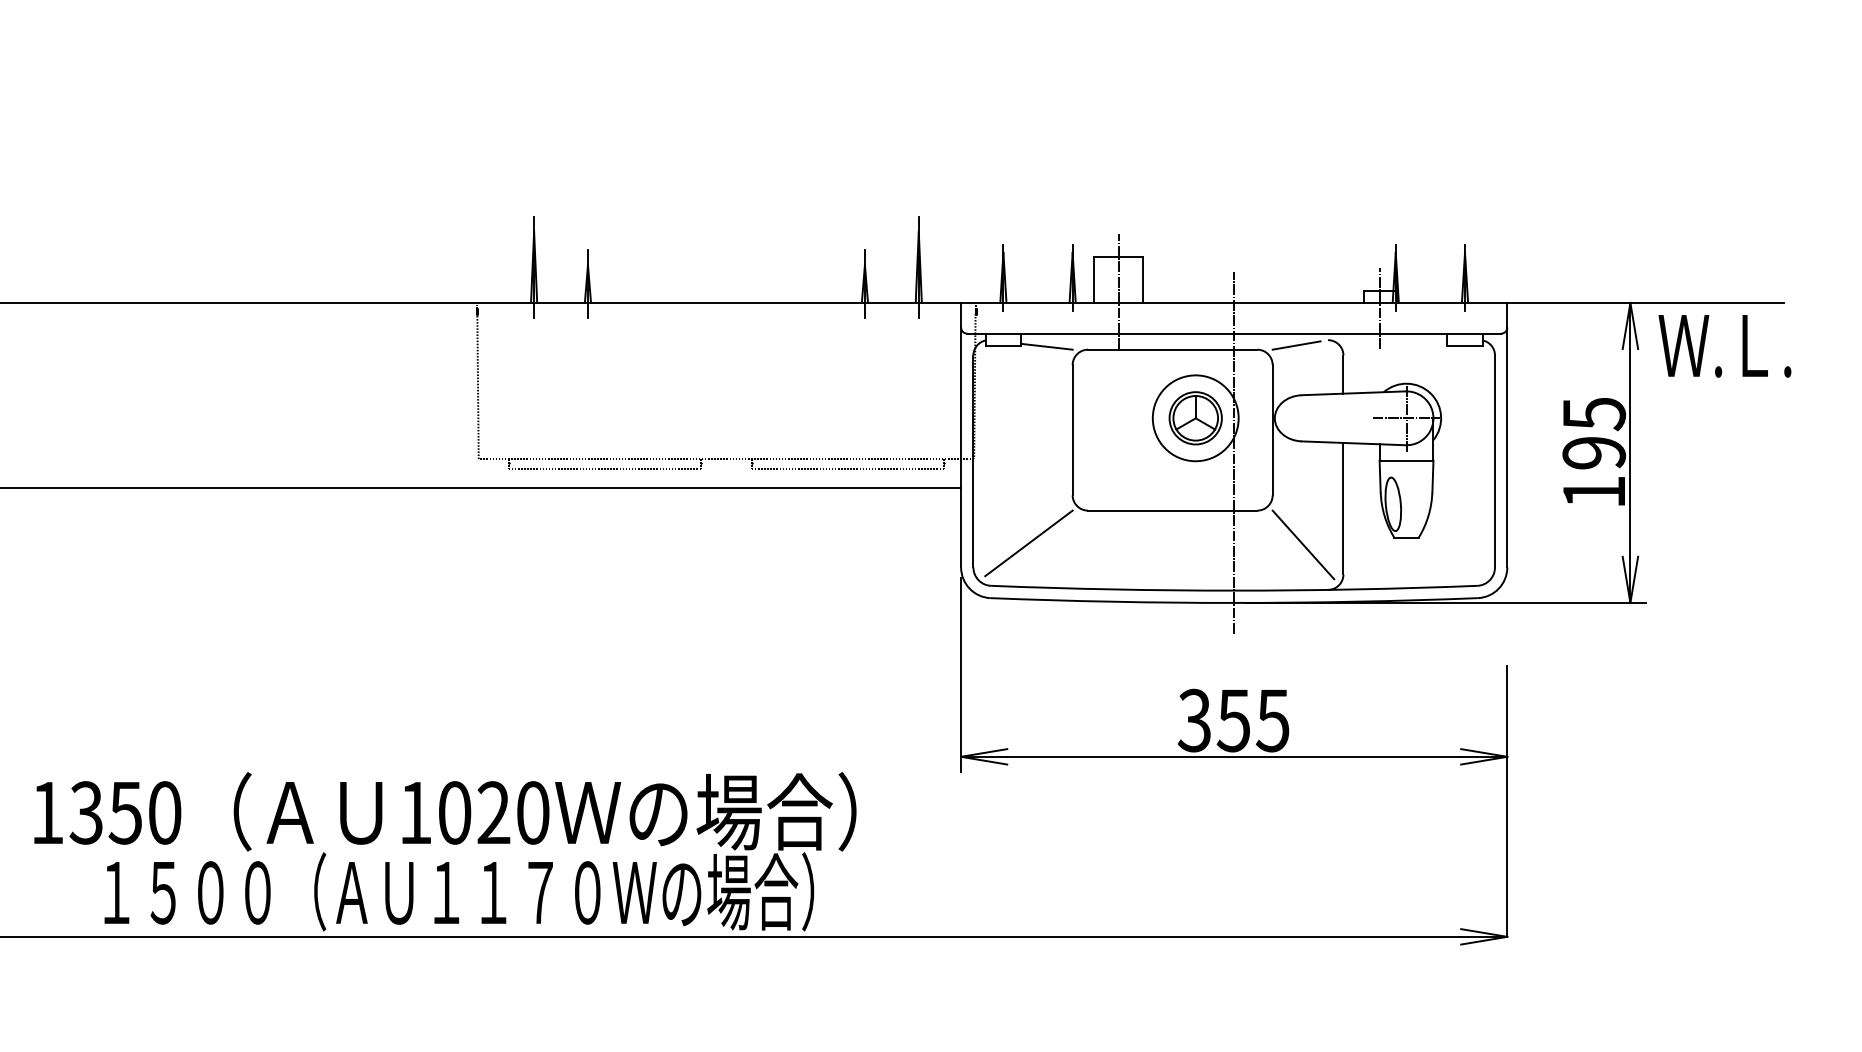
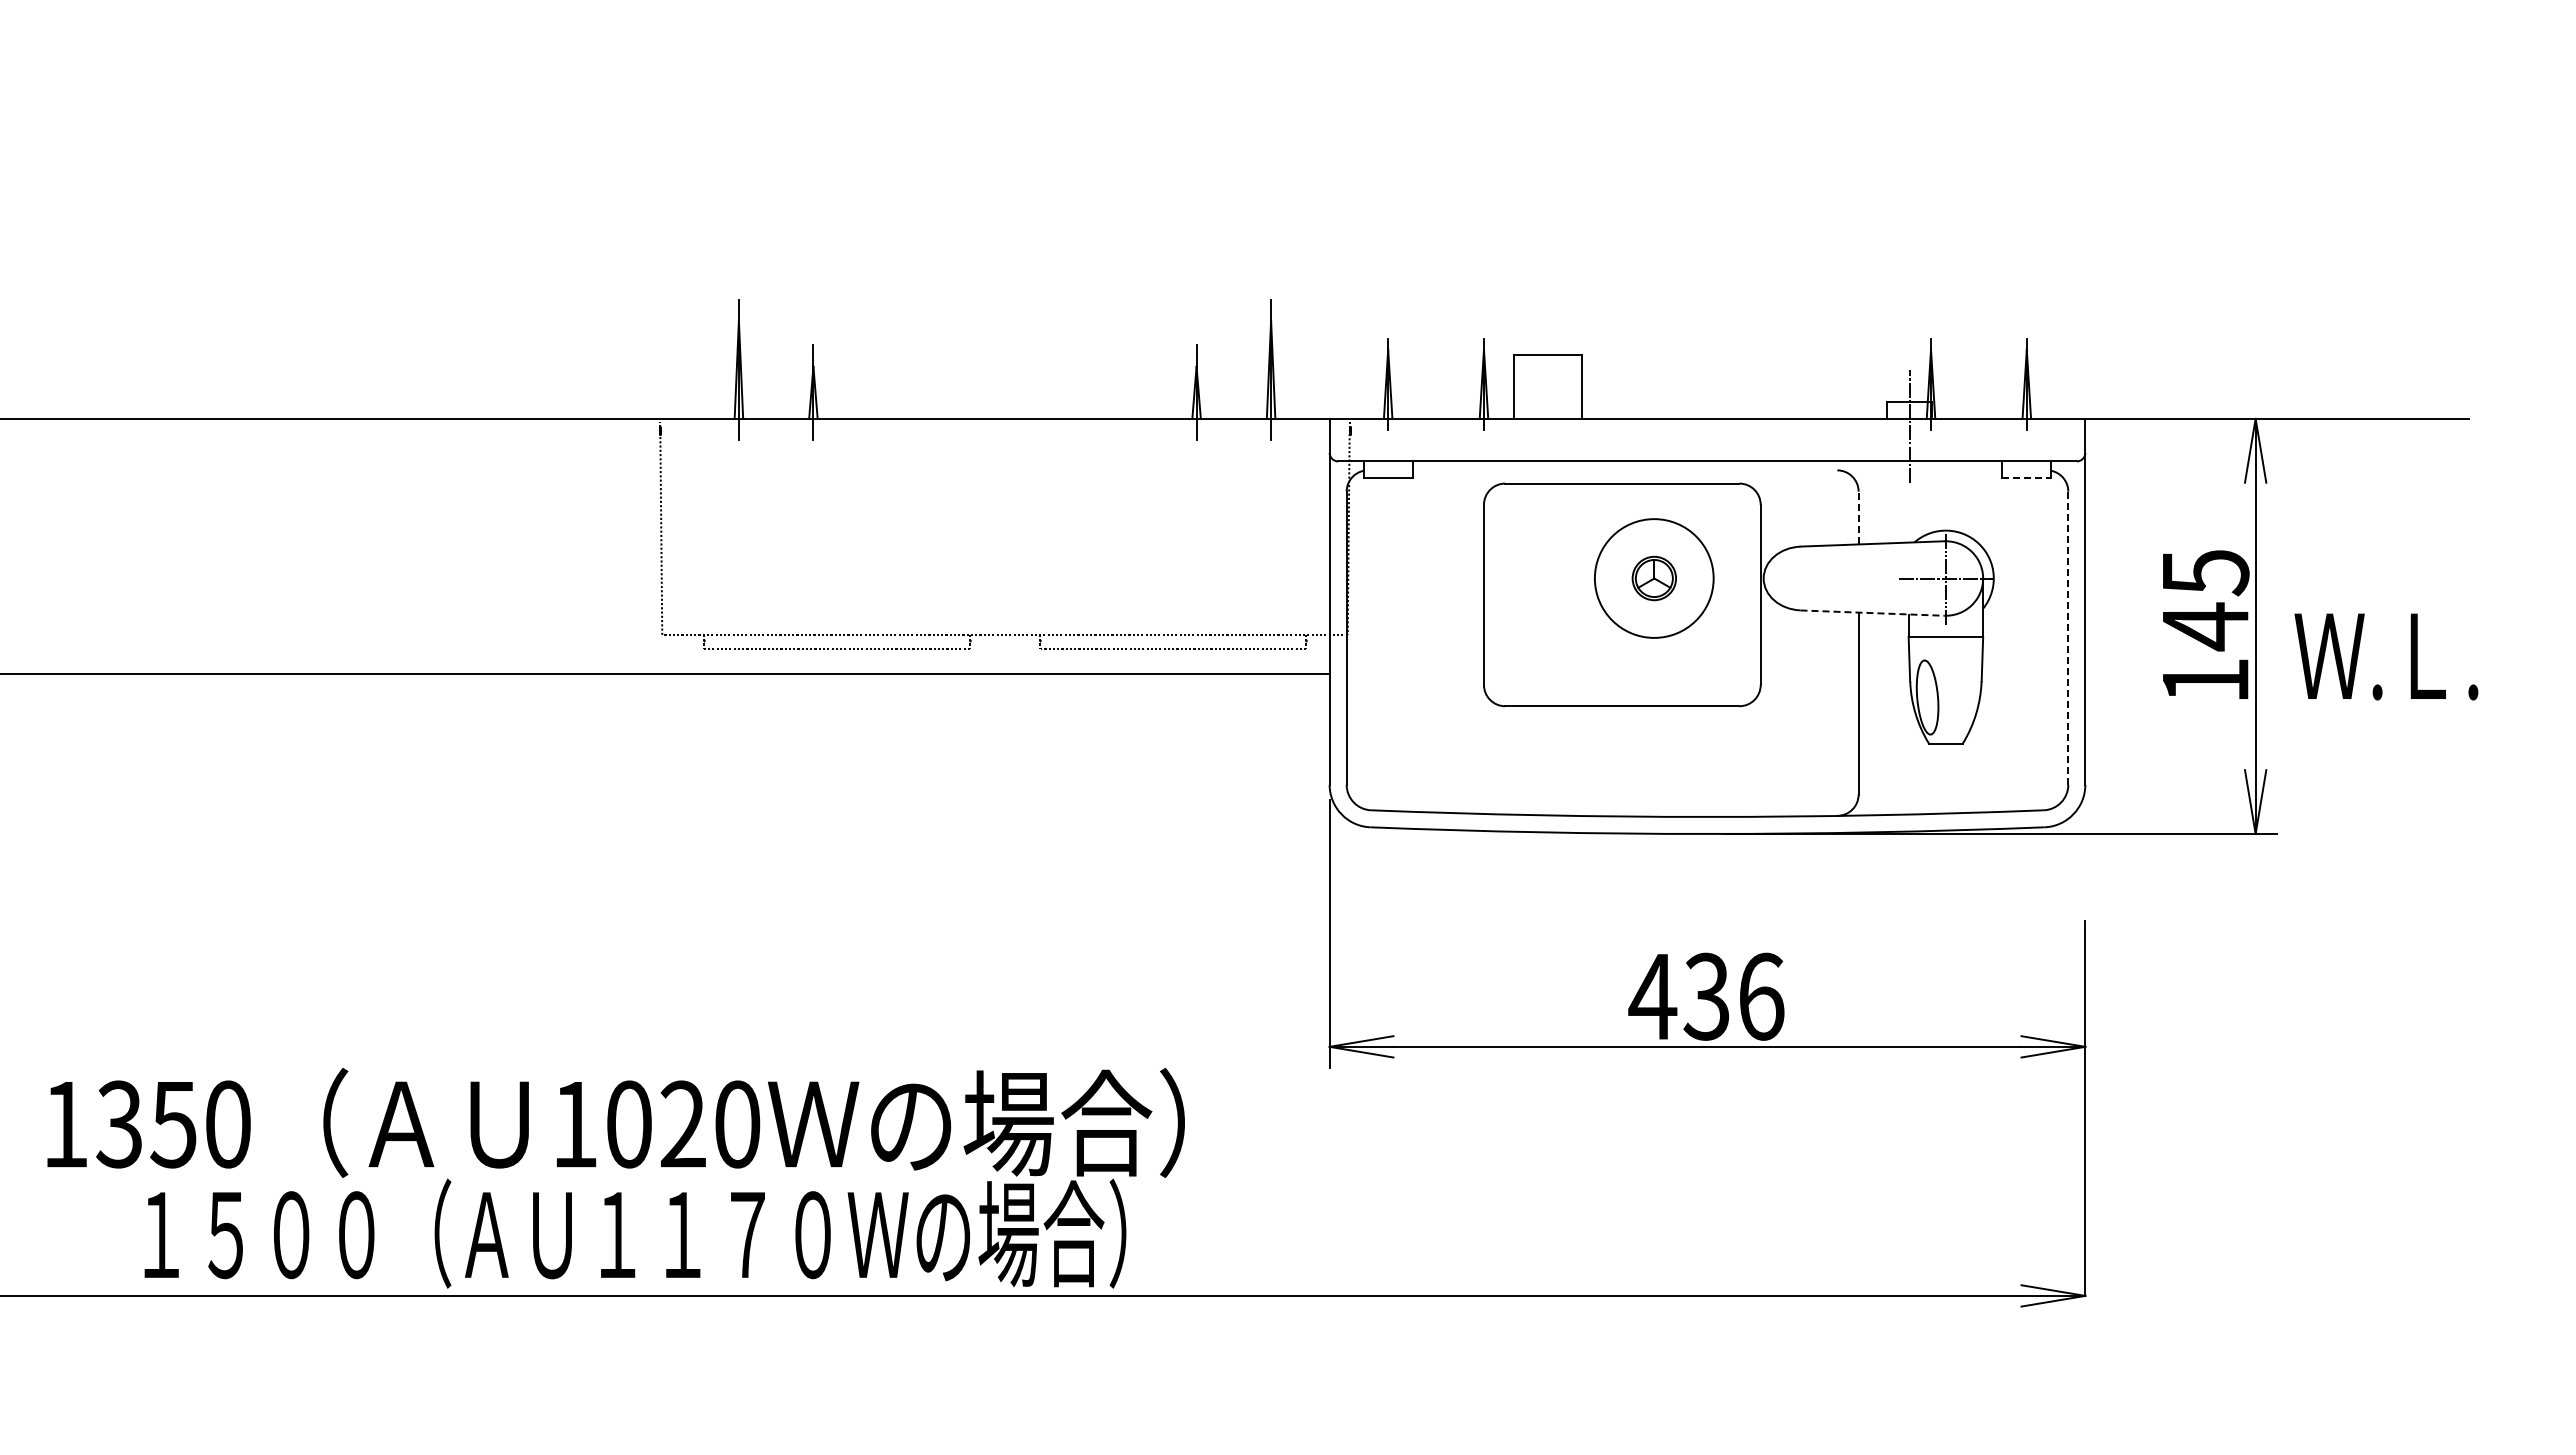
line: (1118, 291) -> (1547, 402), removed
line: (1296, 345) -> (1793, 477), removed
line: (1046, 346) -> (1447, 479), removed
line: (1465, 346) -> (2027, 478), solid -> dashed
text: (1724, 346) -> (2386, 656), moved
line: (1343, 374) -> (1858, 517), solid -> dashed
part: (1195, 418) -> (1654, 578), size x0.6
line: (1354, 443) -> (1873, 613), solid -> dashed
line: (1234, 452) -> (1707, 626), removed
text: (1594, 452) -> (2205, 626), 195 -> 145
line: (1495, 461) -> (2068, 638), solid -> dashed
line: (1028, 543) -> (1423, 751), removed
line: (1302, 544) -> (1802, 753), removed
text: (1233, 720) -> (1706, 996), 355 -> 436

